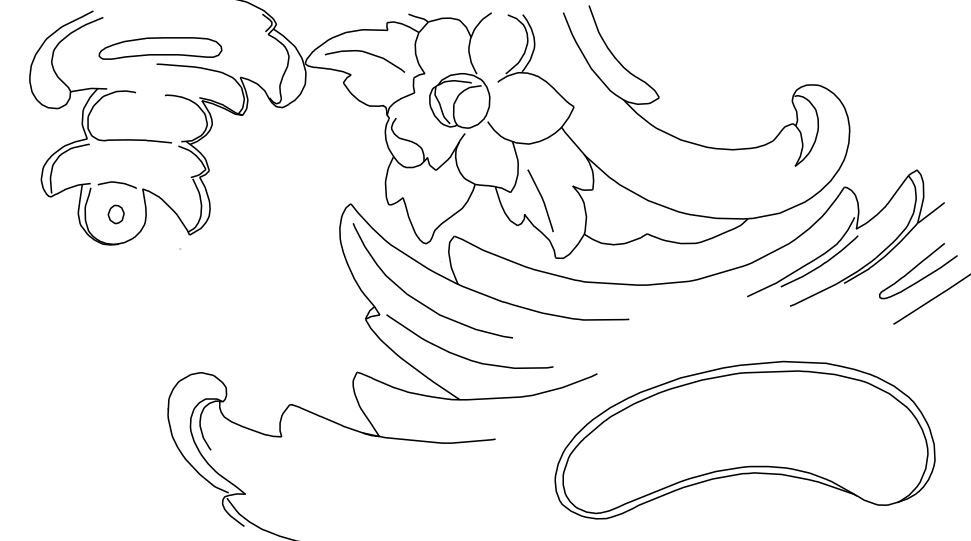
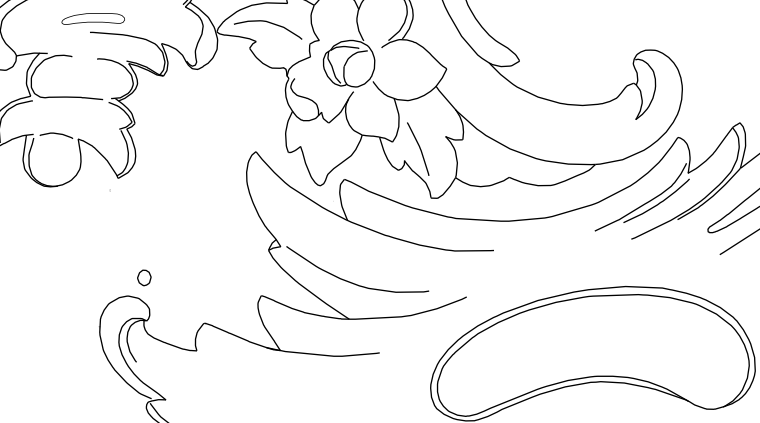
part: (160, 48) -> (93, 18), size x0.6
part: (115, 214) -> (143, 277), moved
curve: (420, 301) -> (315, 235), removed

